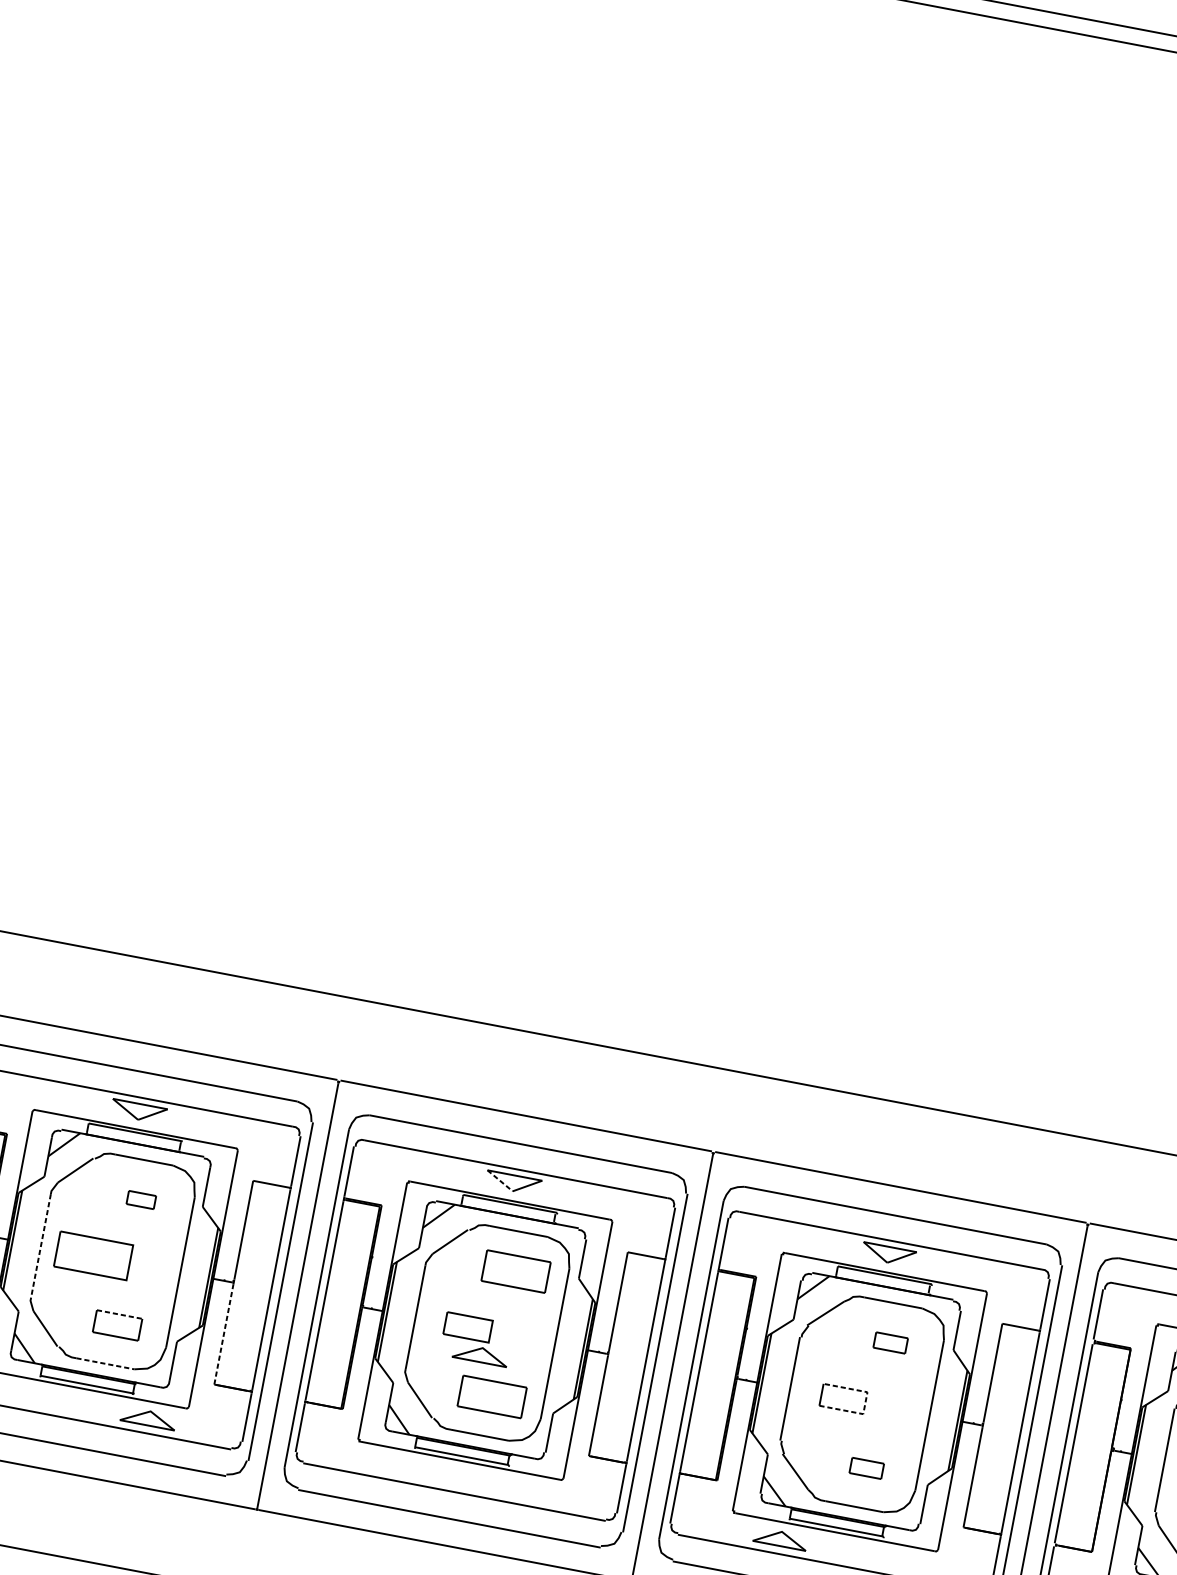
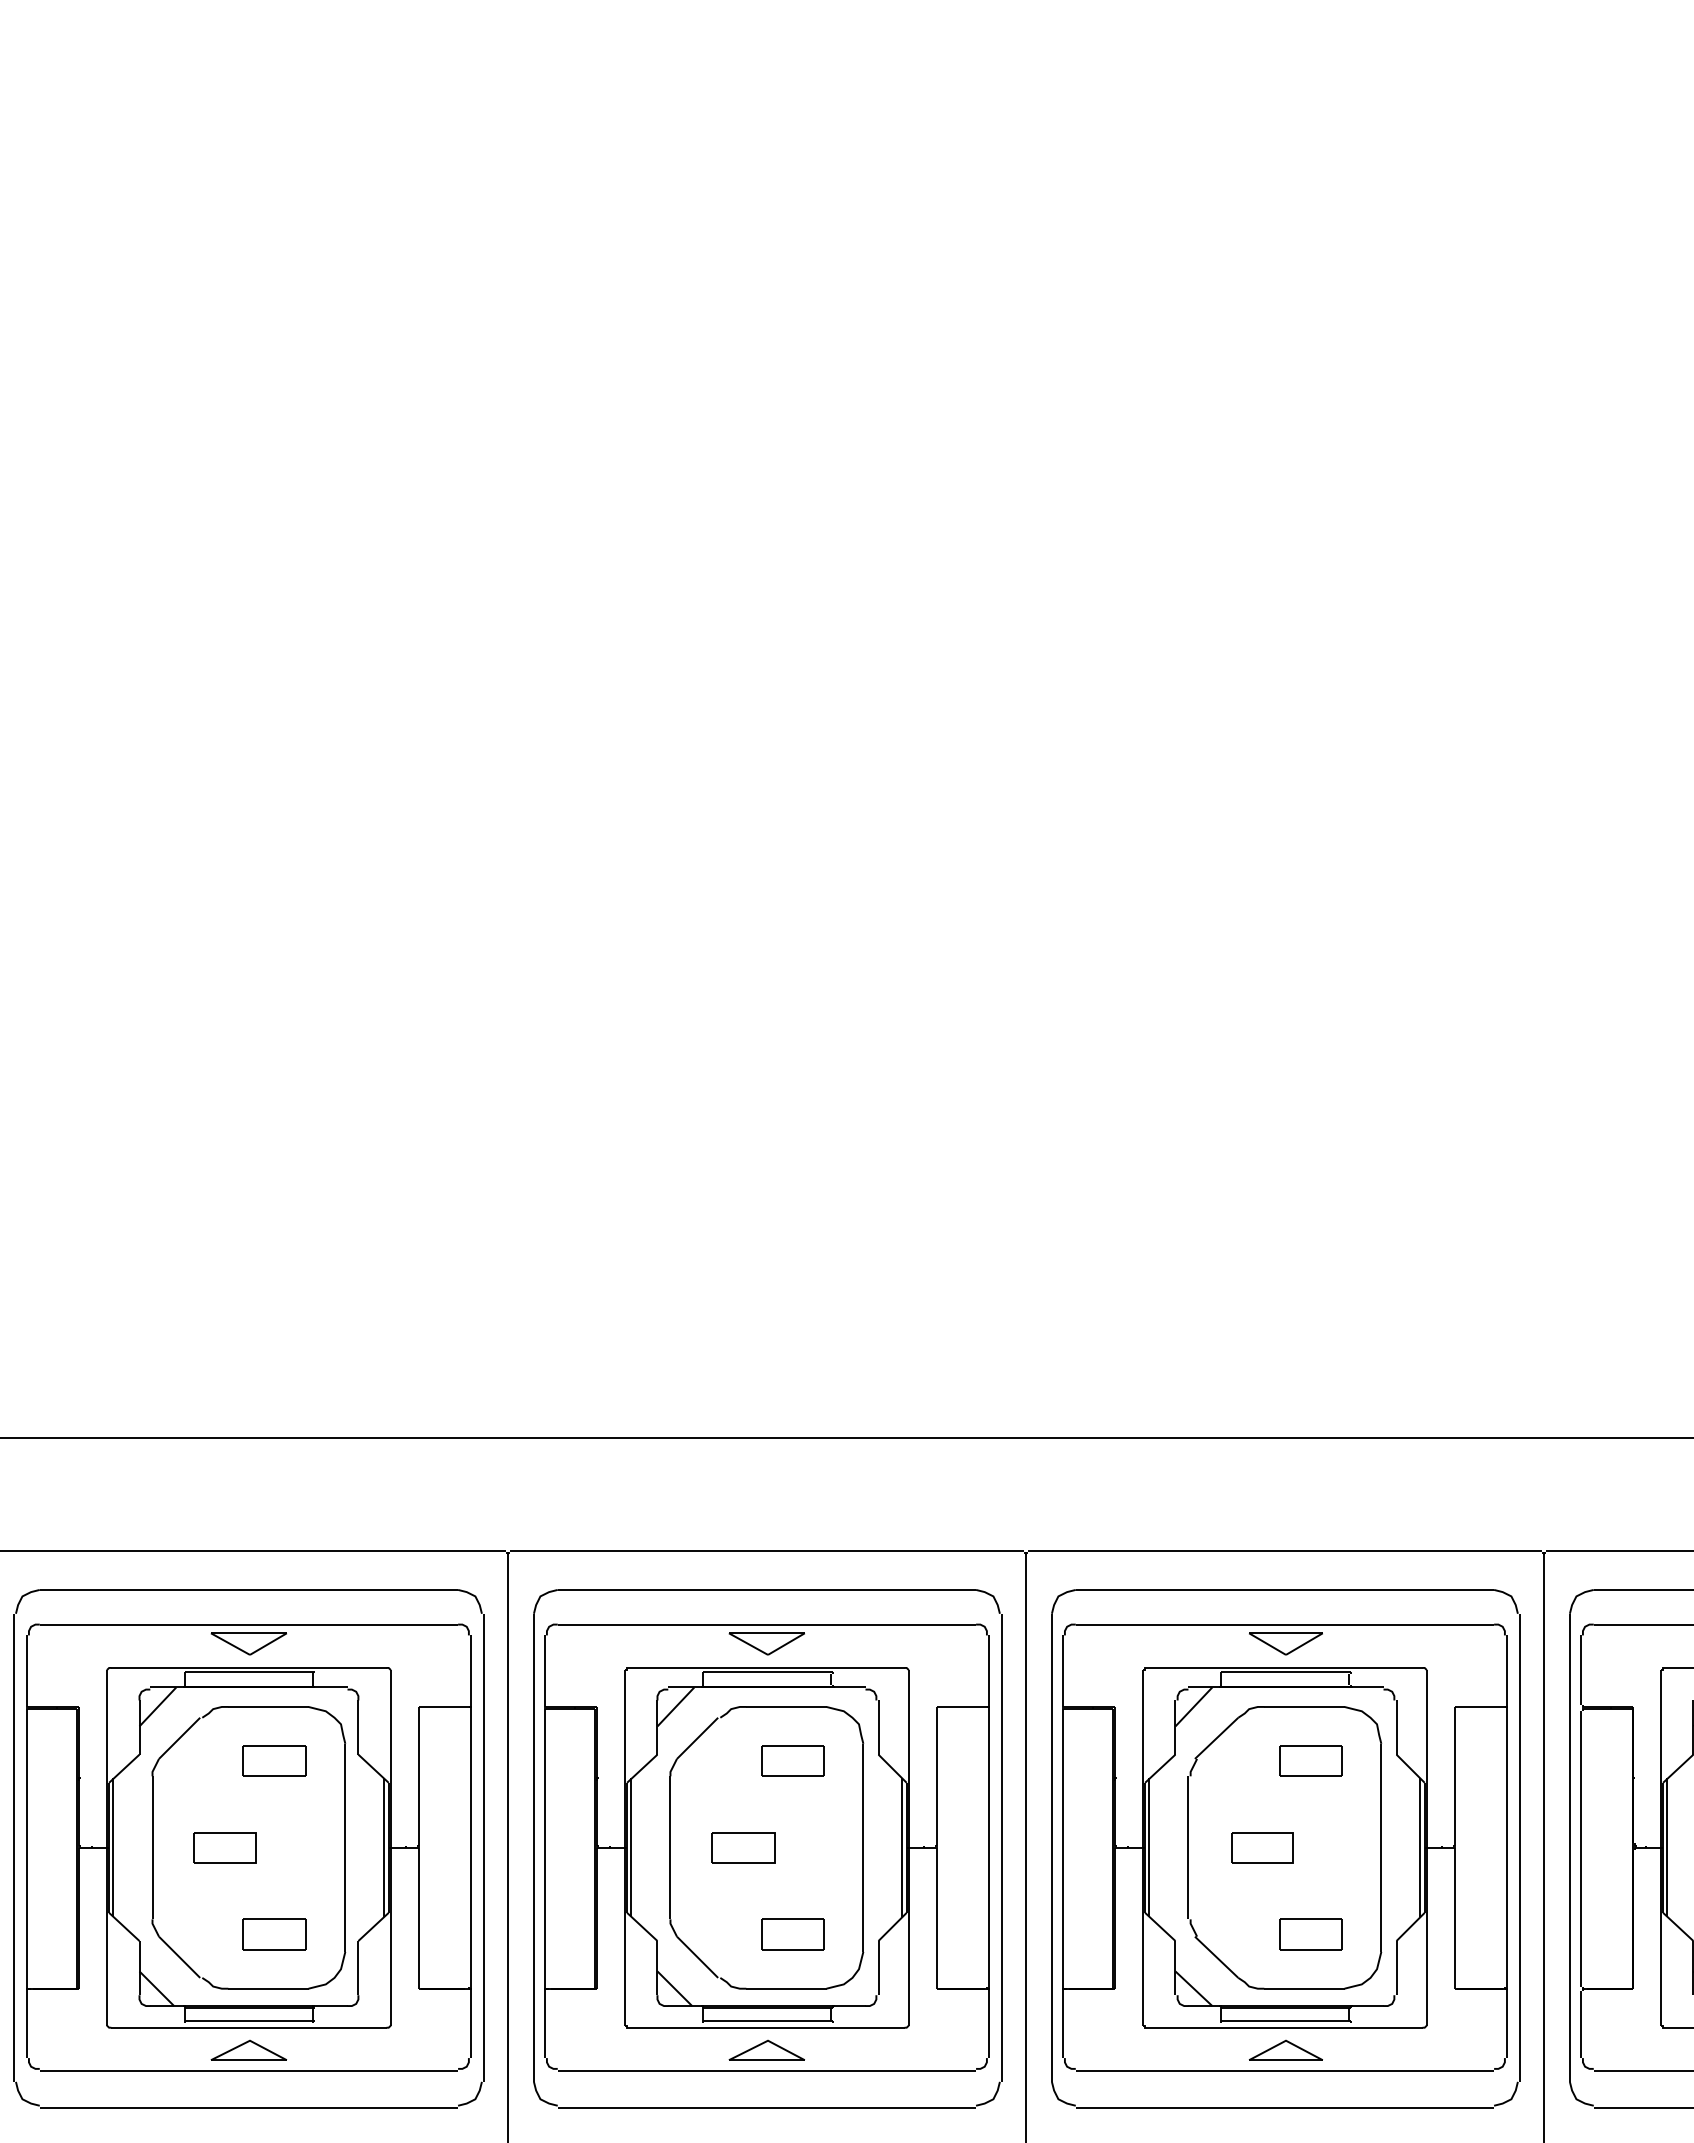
line: (500, 1181) -> (748, 1644), dashed -> solid
part: (141, 1199) -> (274, 1760), size x1.67
line: (41, 1245) -> (152, 1847), dashed -> solid
part: (93, 1255) -> (224, 1847), size x0.62
part: (515, 1271) -> (792, 1760), size x0.71
line: (120, 1314) -> (275, 1919), dashed -> solid
line: (224, 1333) -> (419, 1918), dashed -> solid
part: (890, 1342) -> (1310, 1760), size x1.43
part: (480, 1354) -> (766, 2049), moved
line: (105, 1363) -> (268, 1988), dashed -> solid
part: (491, 1396) -> (792, 1934), size x0.71
line: (865, 1402) -> (1292, 1847), dashed -> solid
part: (148, 1417) -> (248, 2049), moved
part: (866, 1468) -> (1310, 1934), size x1.43
part: (780, 1538) -> (1285, 2049), moved

